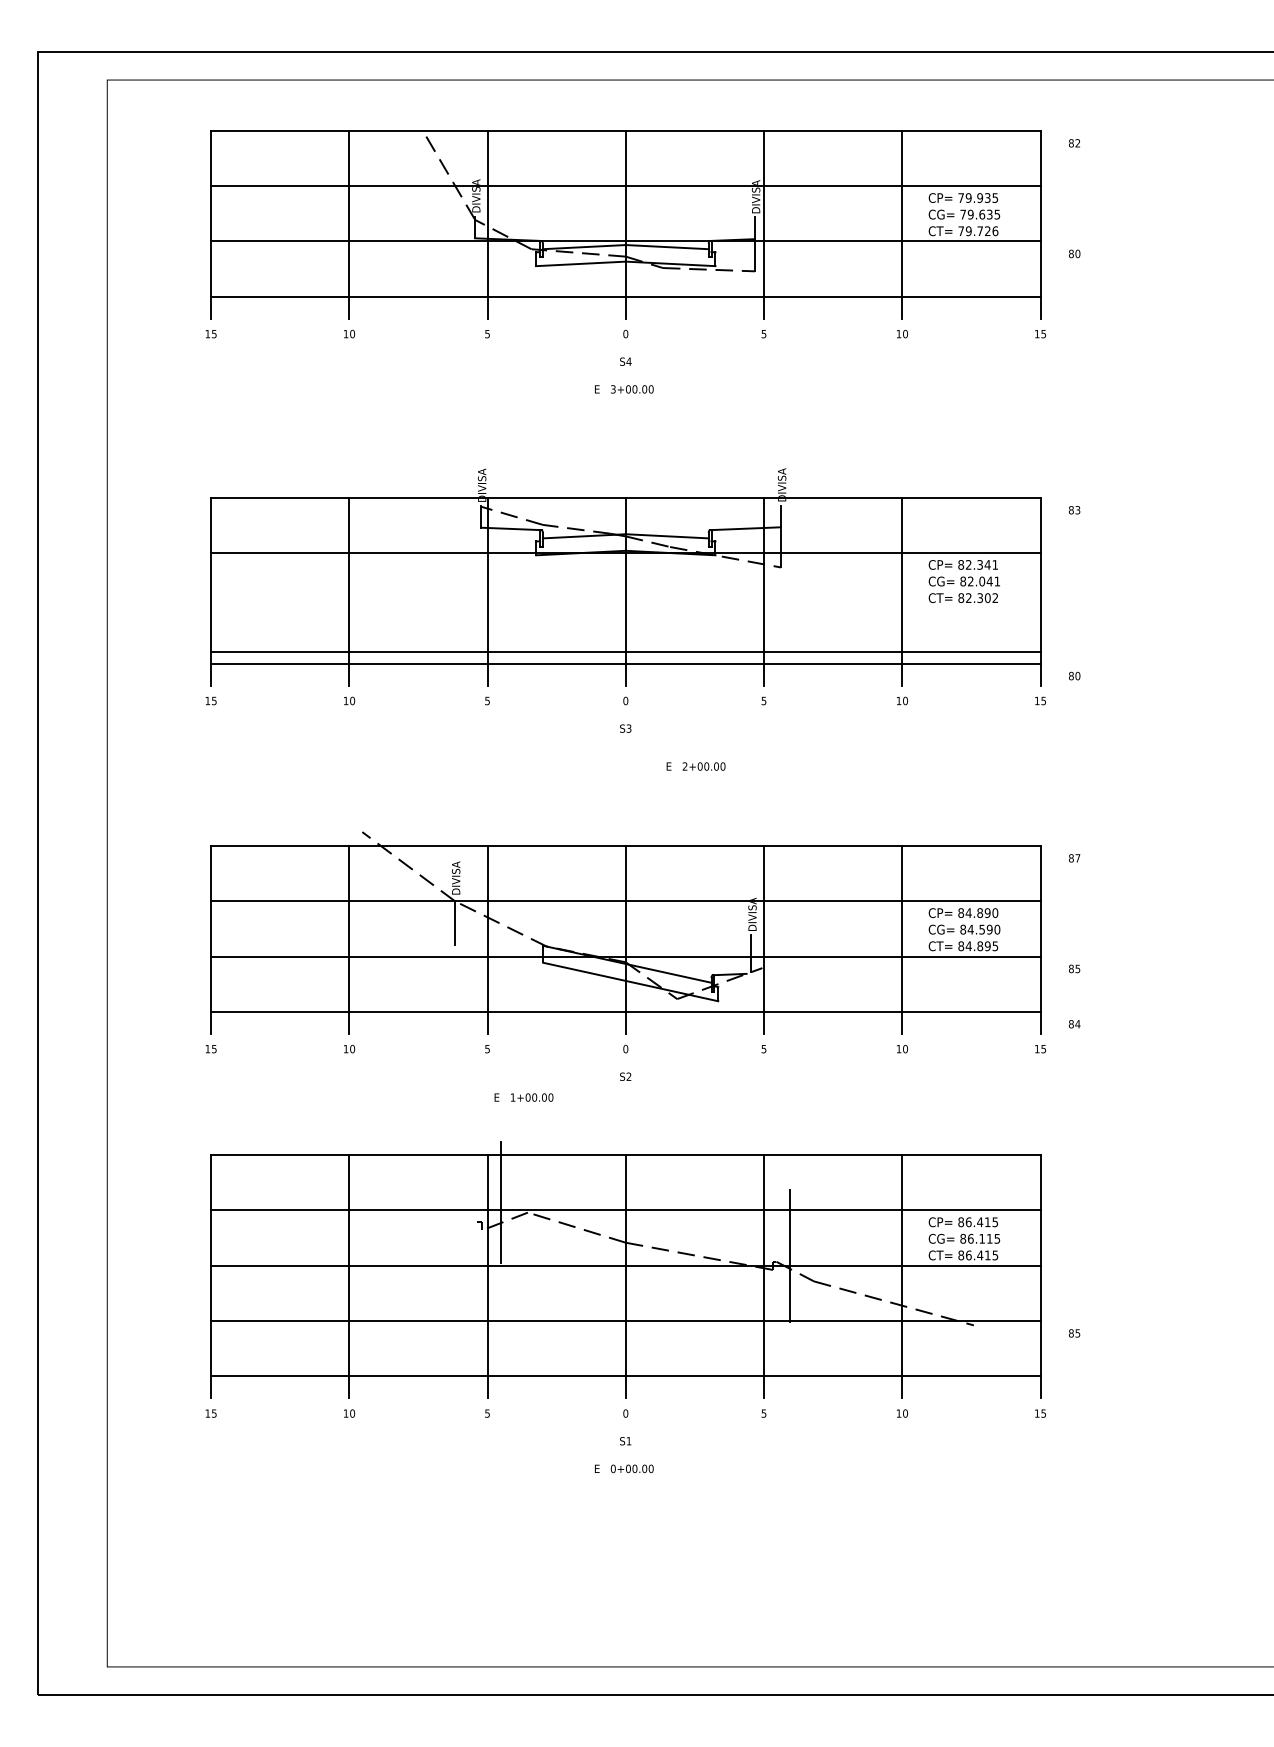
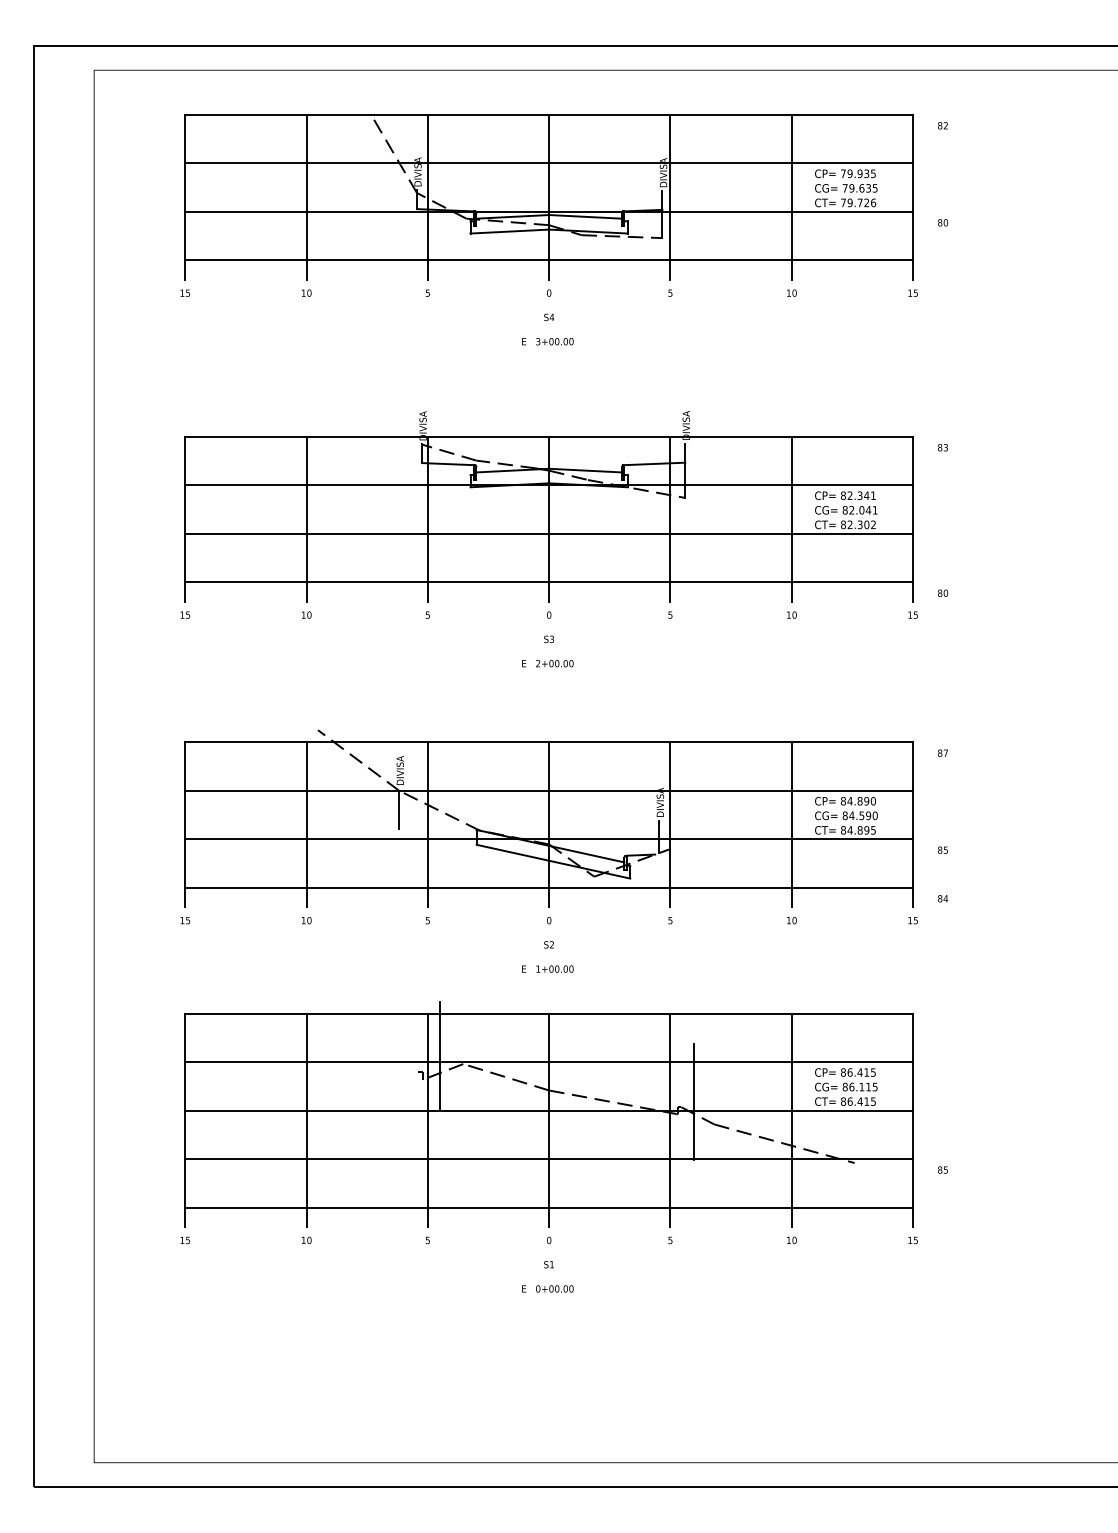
line: (626, 651) -> (549, 533), moved
text: (695, 766) -> (547, 663), moved
text: (523, 1096) -> (547, 968), moved

